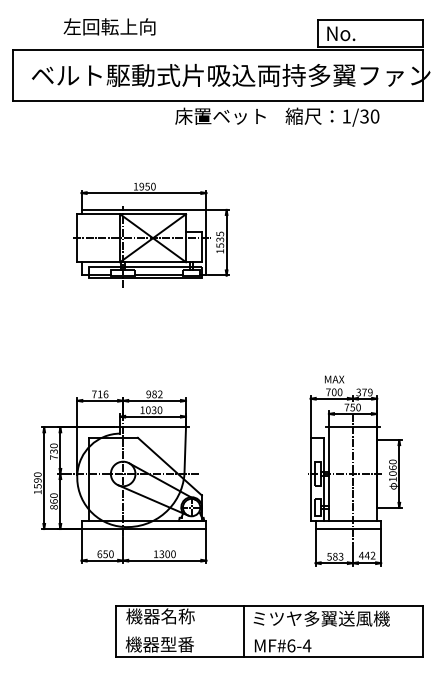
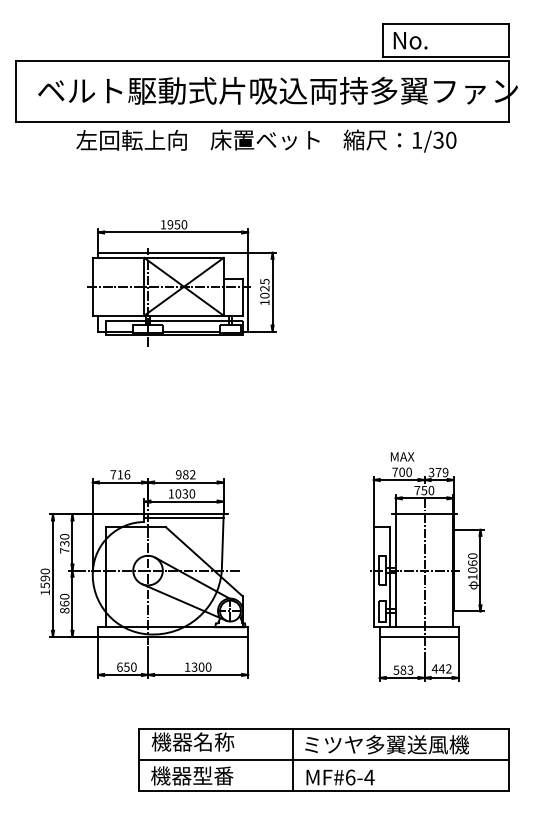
text: (109, 26) -> (131, 140), moved
text: (219, 242) -> (264, 292), 1535 -> 1025
line: (152, 430) -> (183, 518), added
line: (268, 630) -> (323, 759), added

